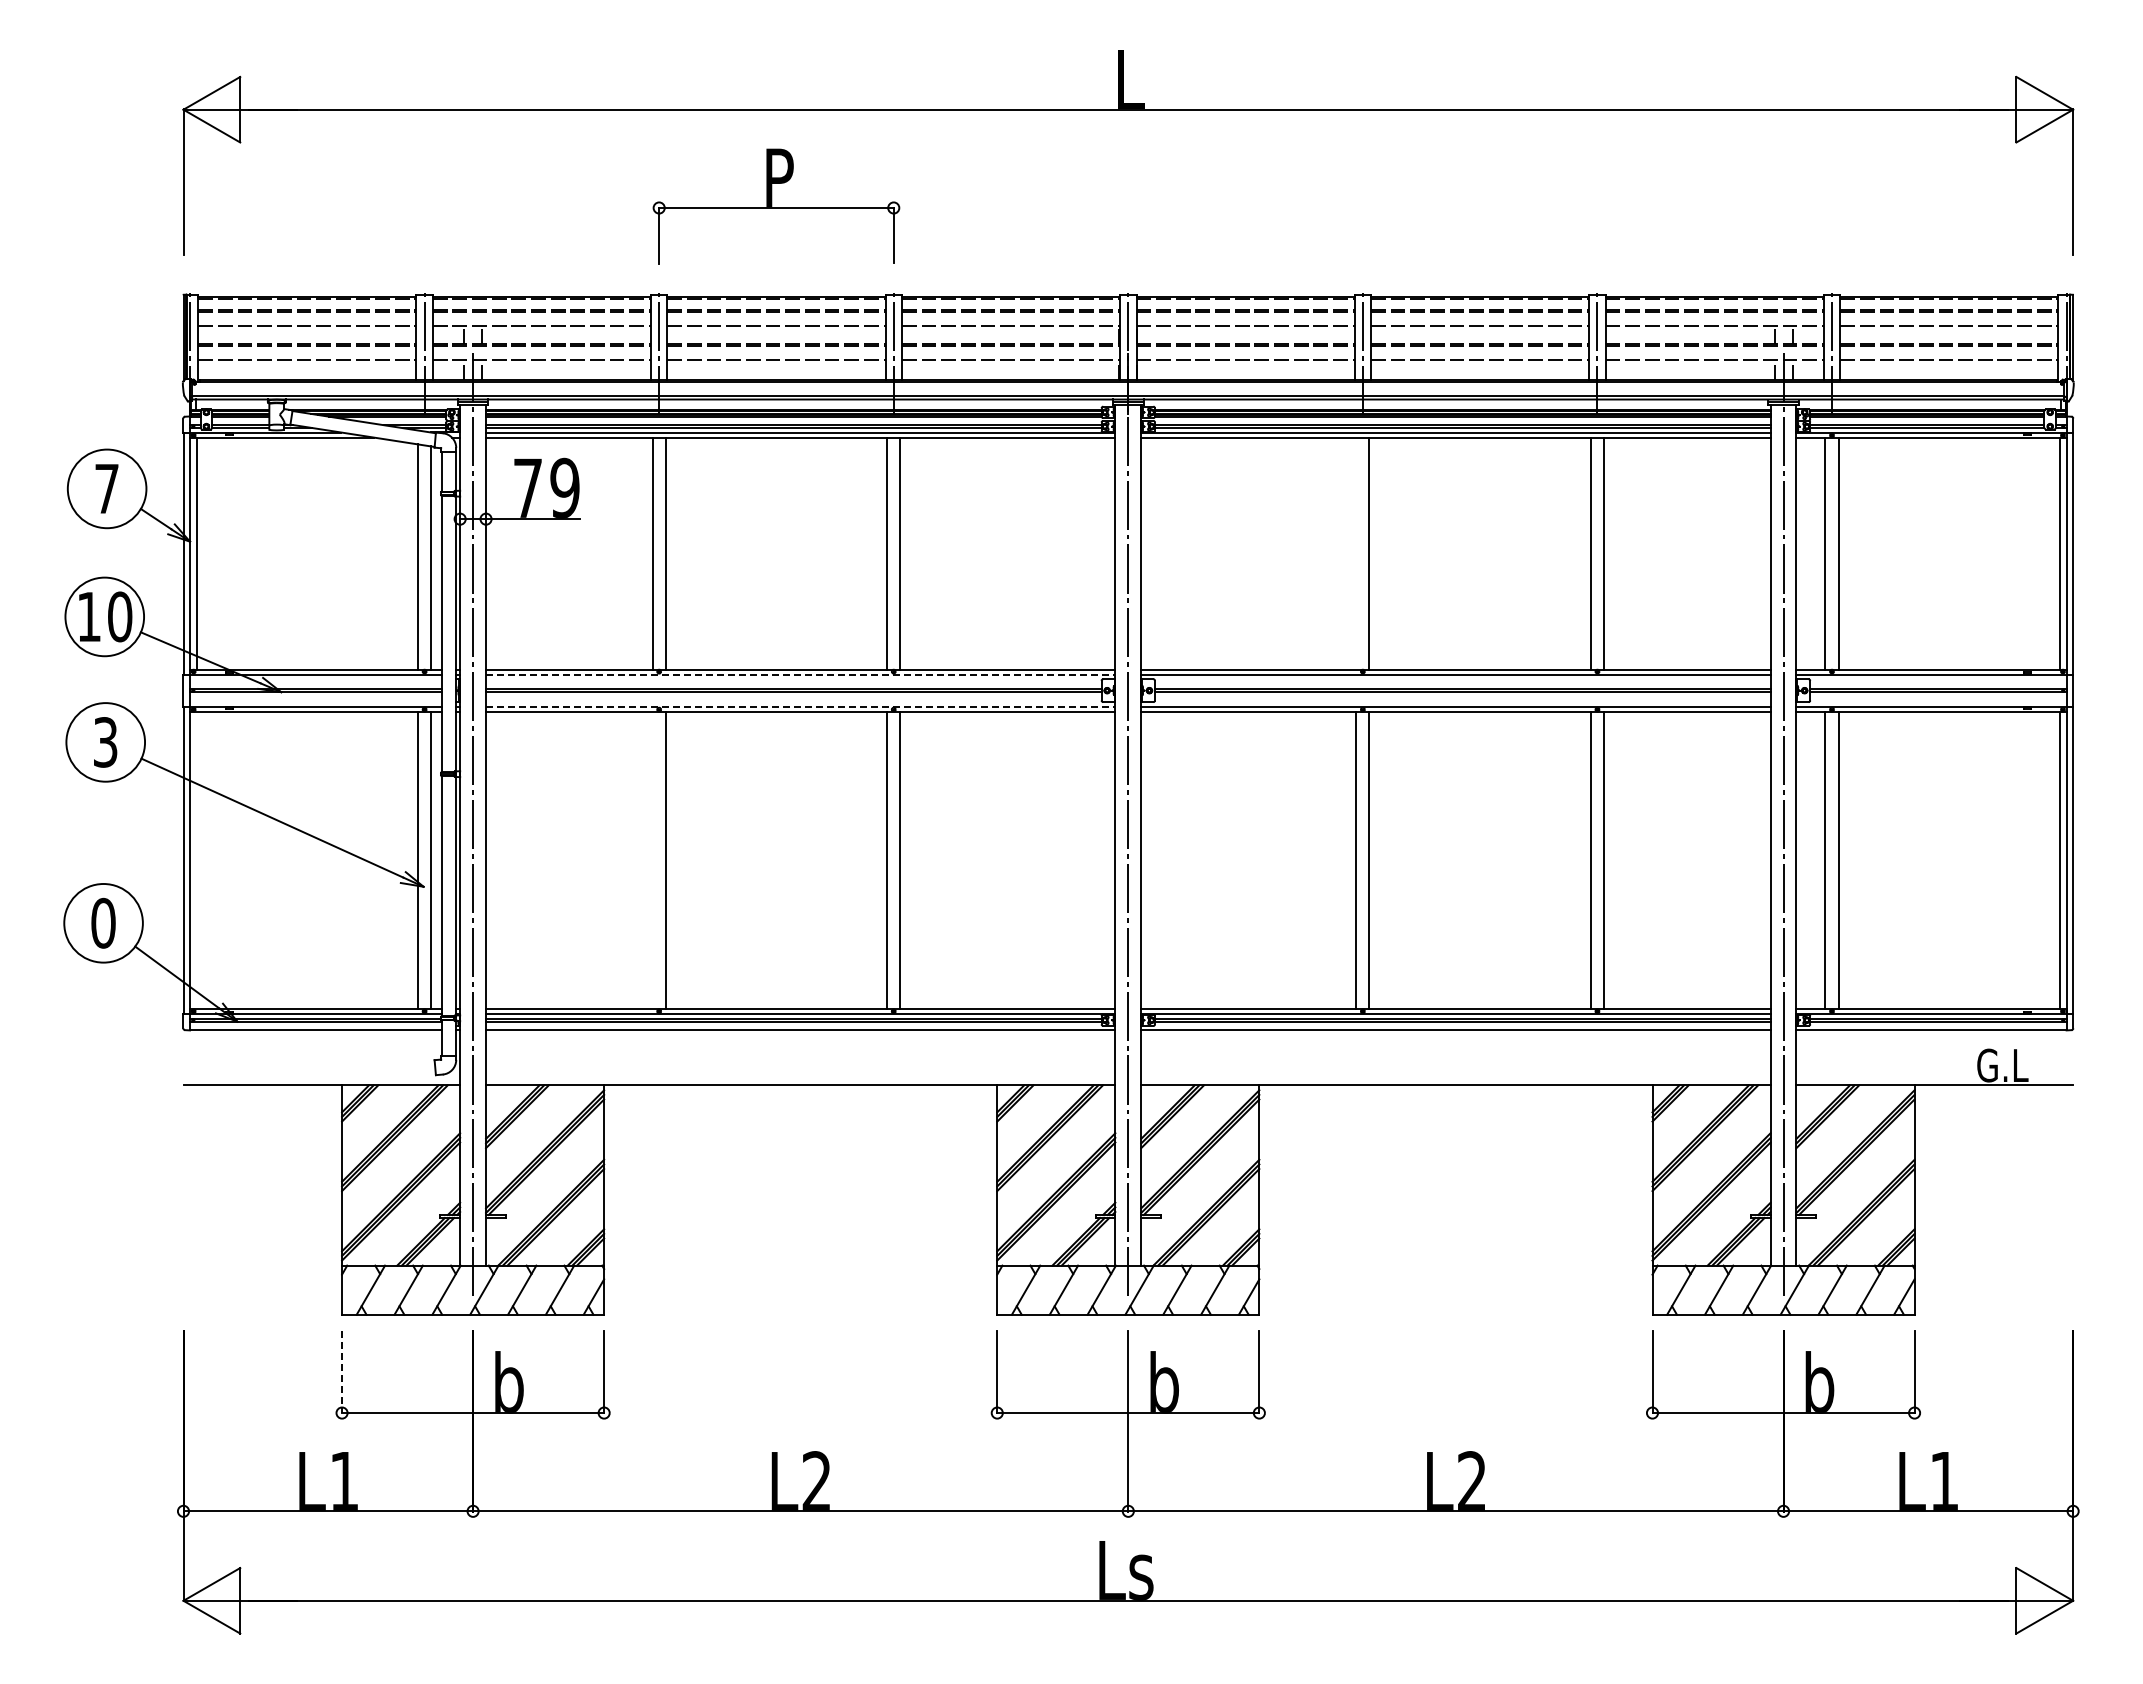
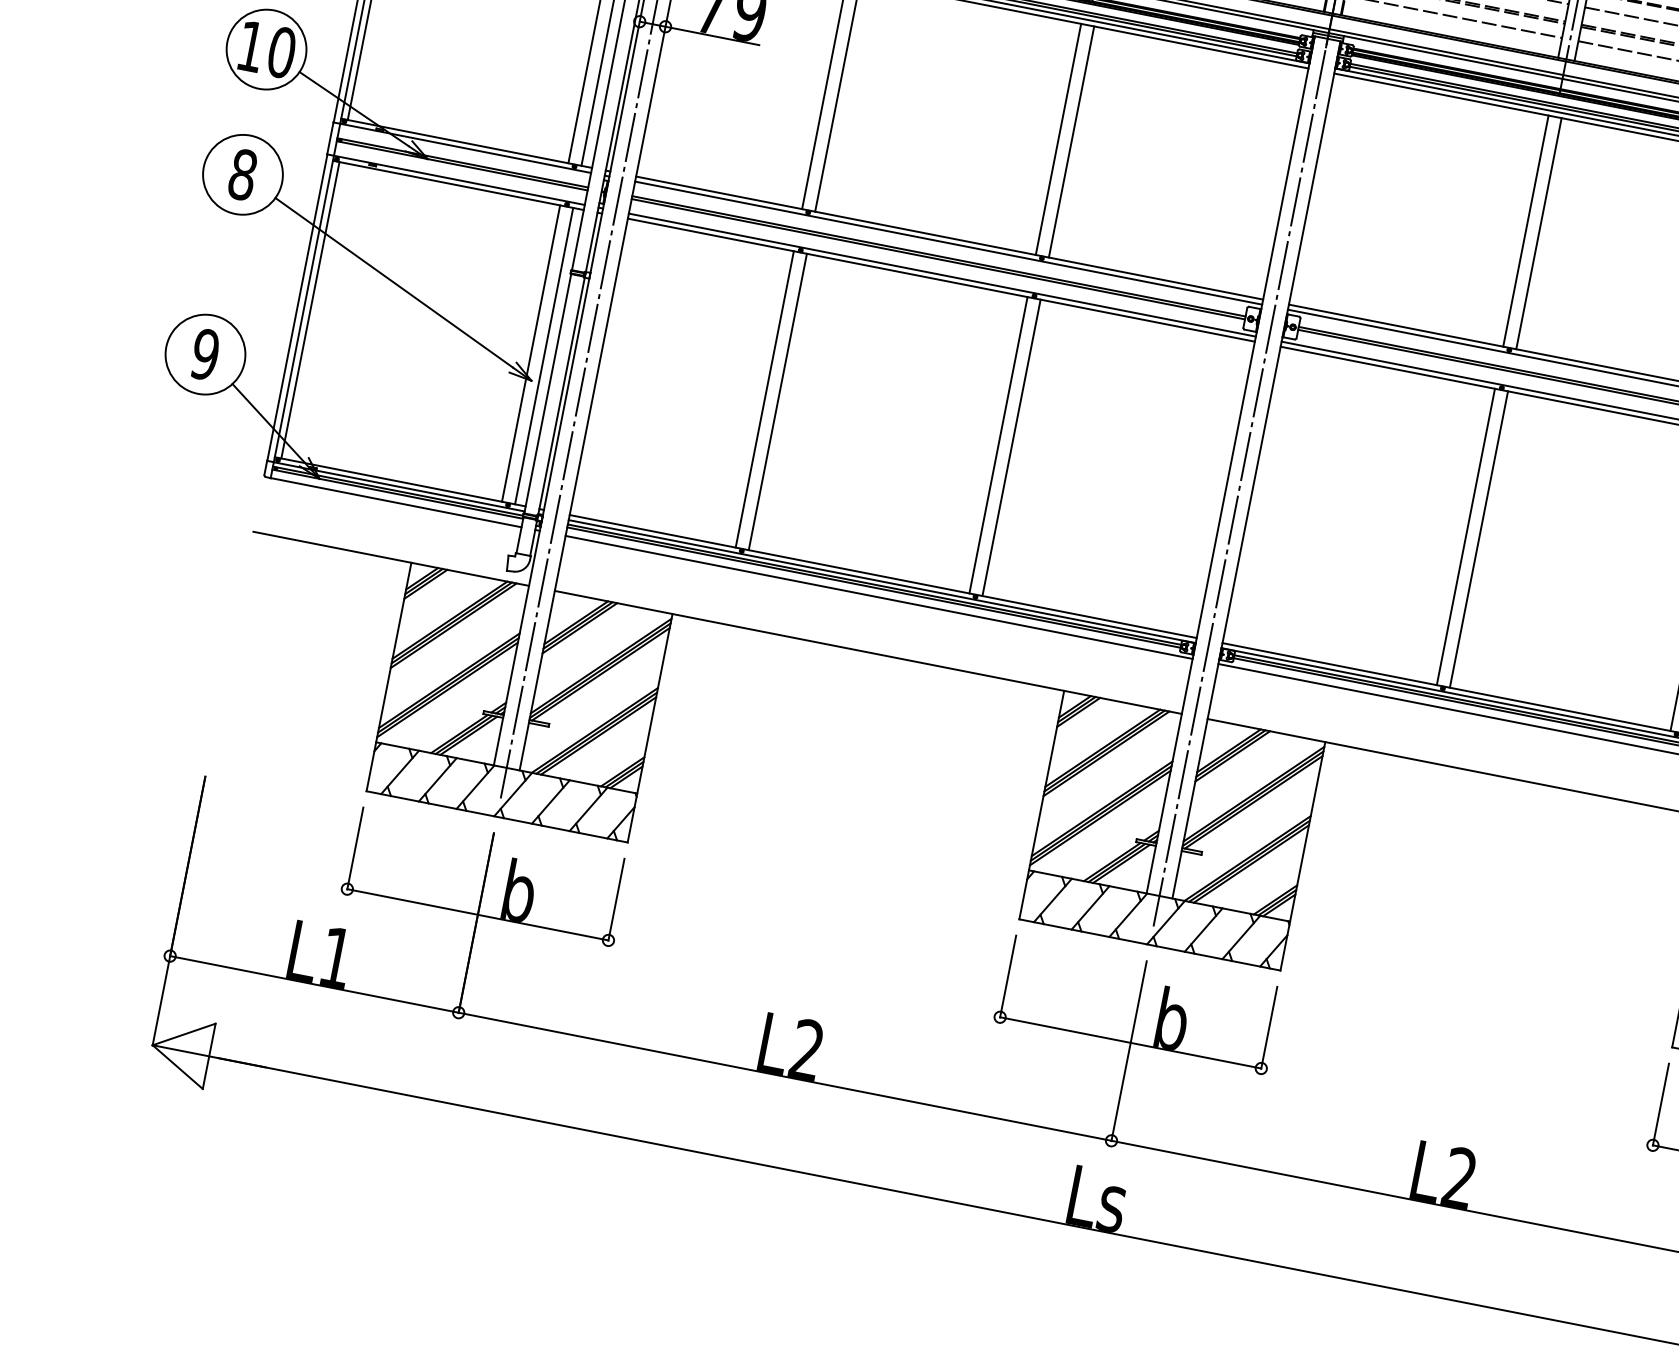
line: (1356, 553) -> (1526, 231), added
line: (800, 674) -> (948, 242), dashed -> solid
line: (800, 706) -> (942, 274), dashed -> solid
text: (105, 742) -> (242, 174), 3 -> 8
line: (196, 860) -> (310, 310), added
line: (652, 860) -> (764, 399), added
text: (103, 923) -> (205, 354), 0 -> 9
line: (342, 1372) -> (355, 848), dashed -> solid

